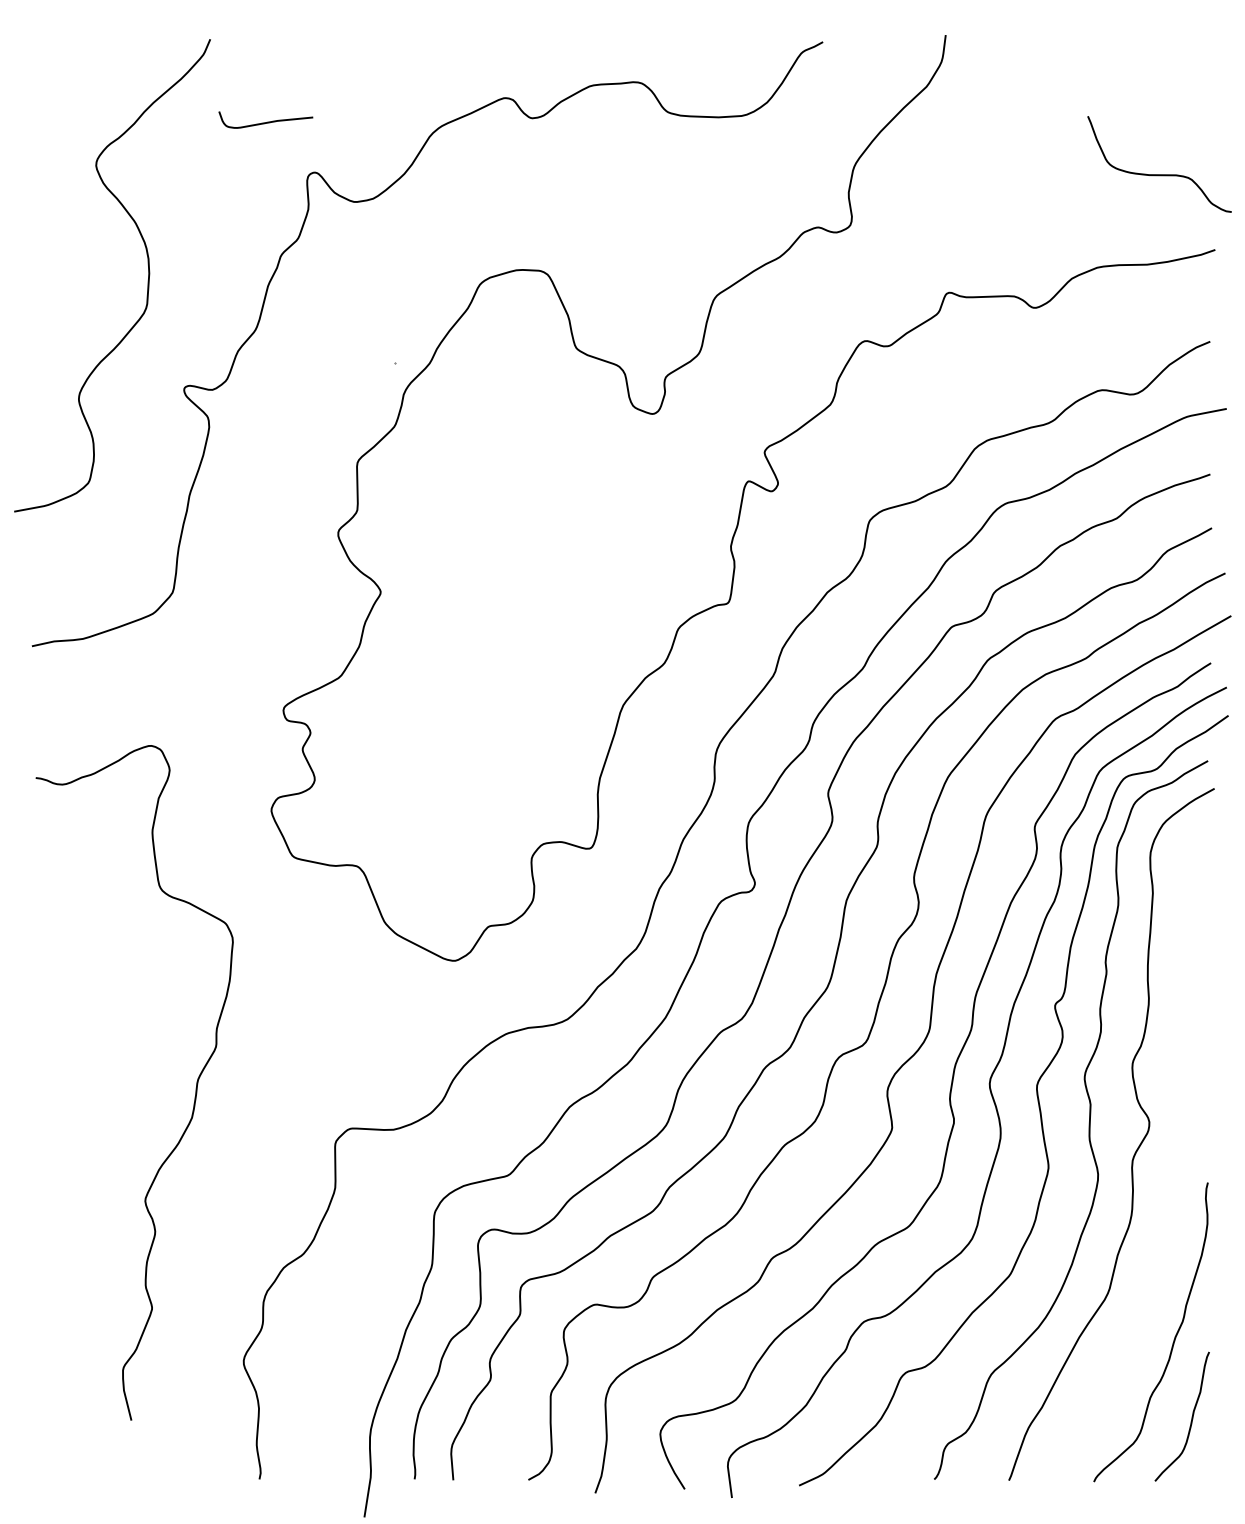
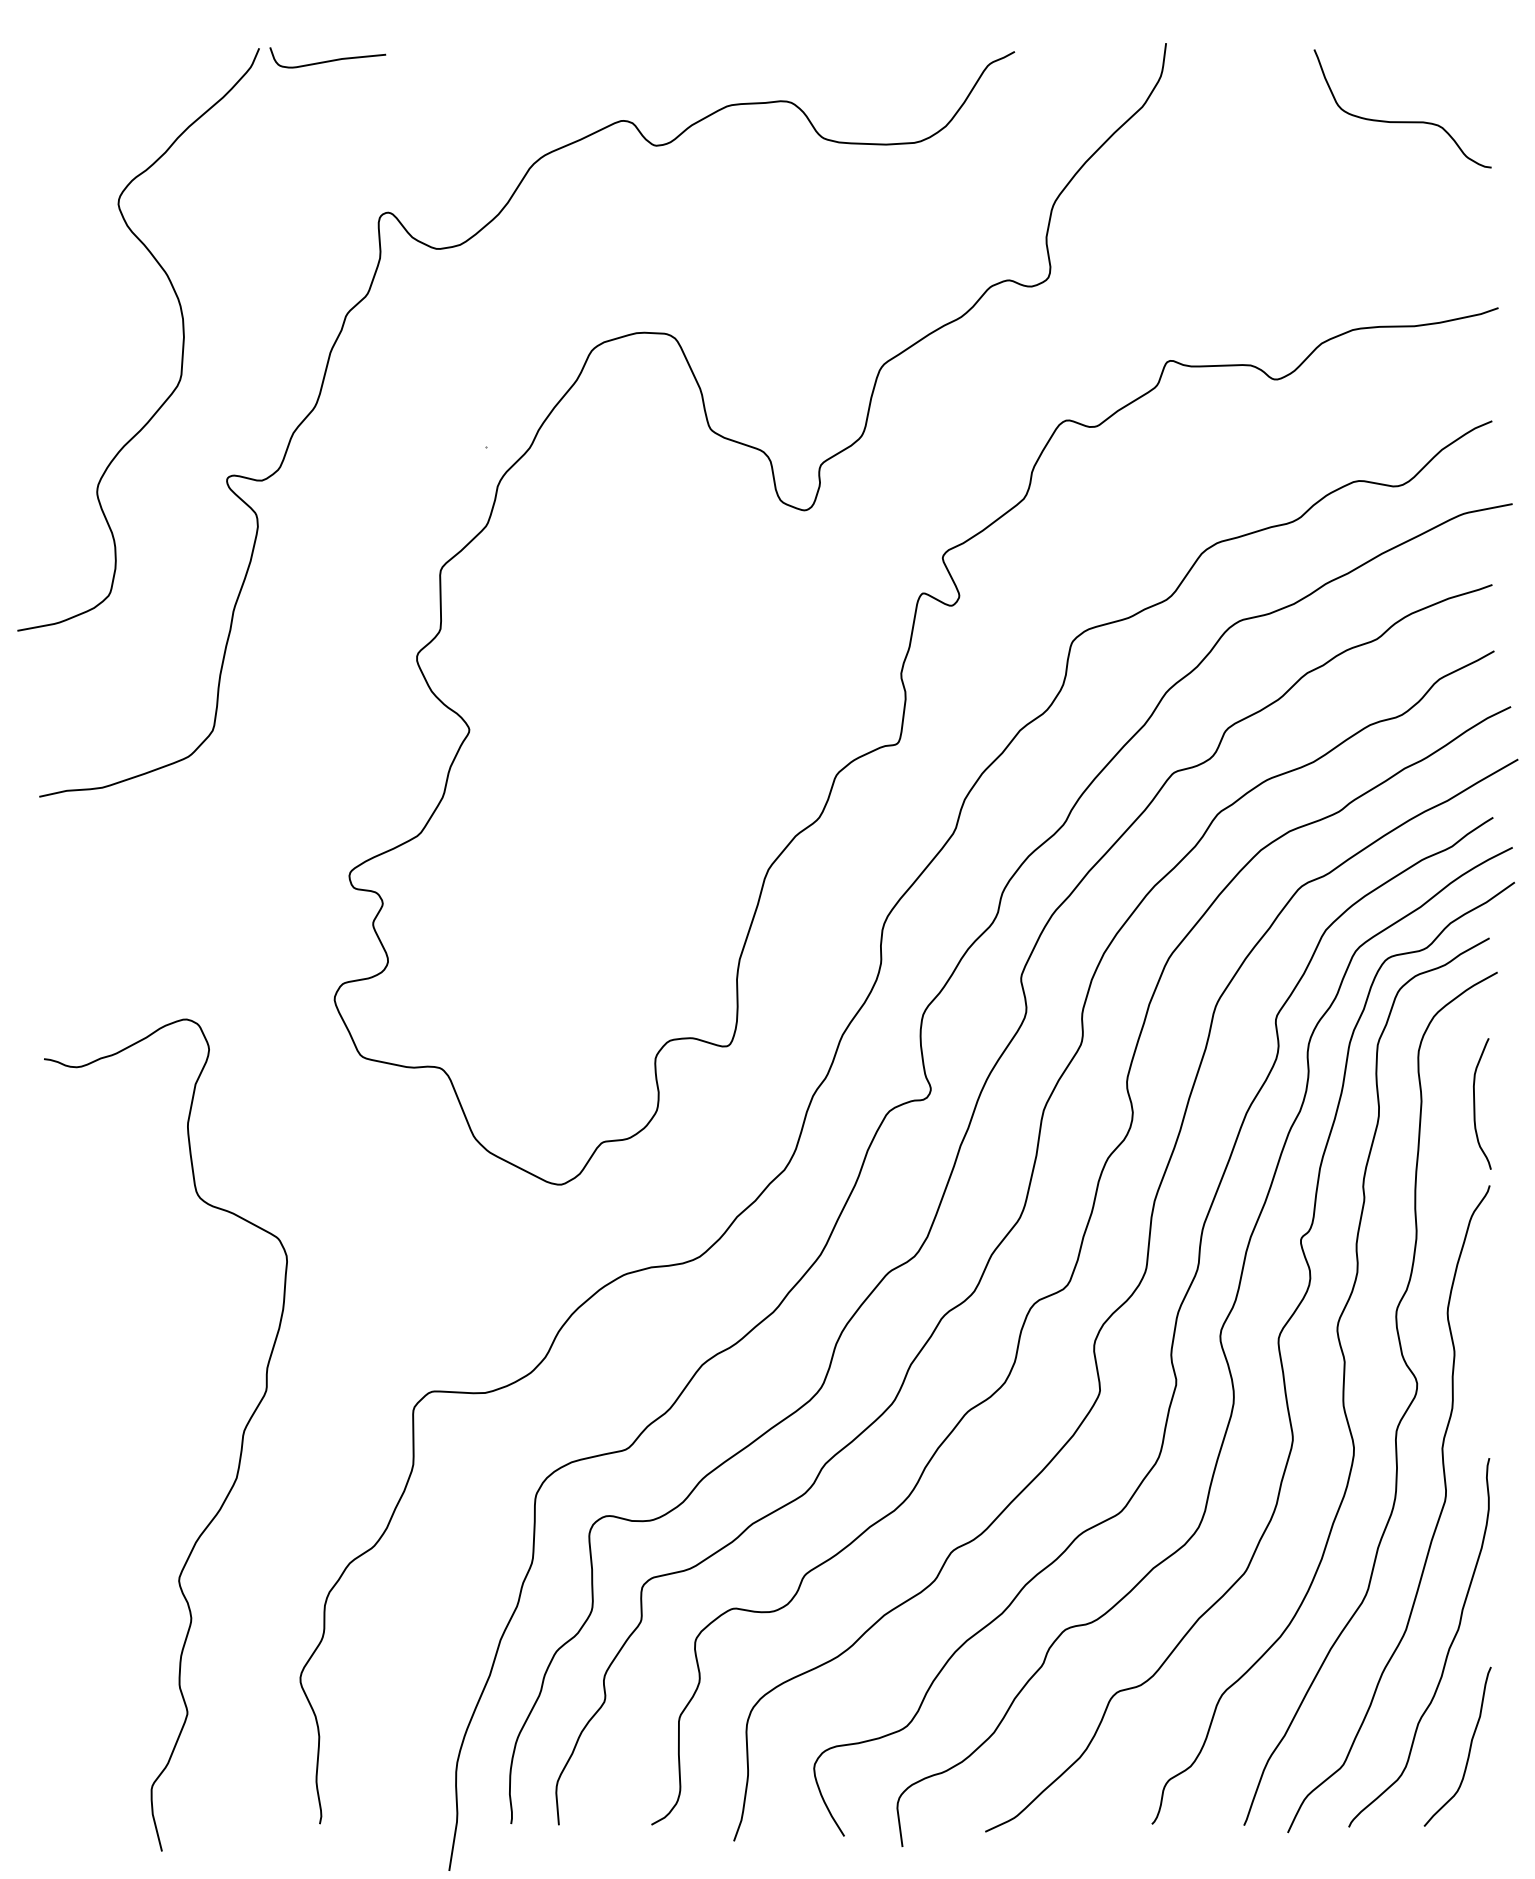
curve: (267, 121) -> (329, 59), moved
curve: (1159, 174) -> (1402, 121), moved
curve: (1196, 895) -> (1475, 1104), added
curve: (195, 1088) -> (240, 1441), moved
curve: (1164, 1236) -> (1435, 1524), added

